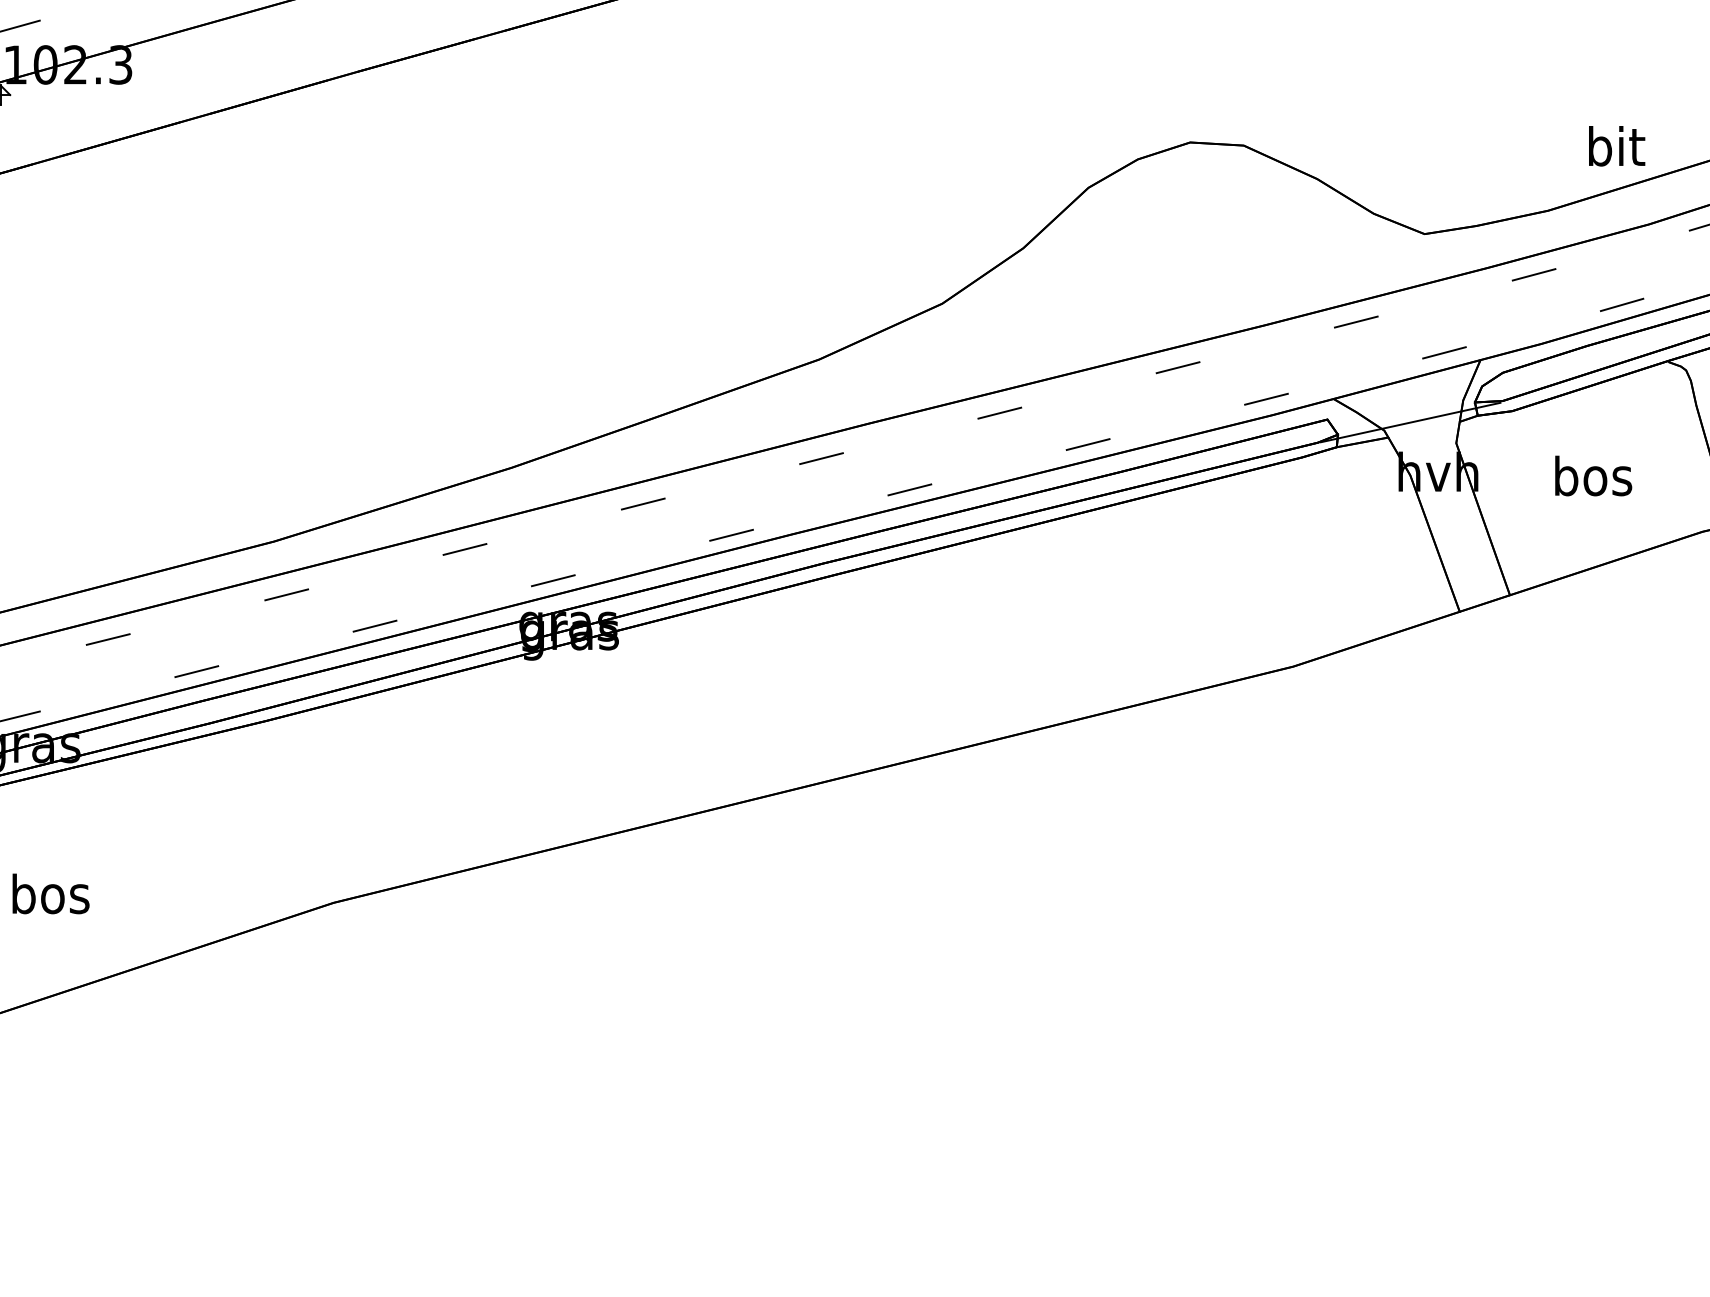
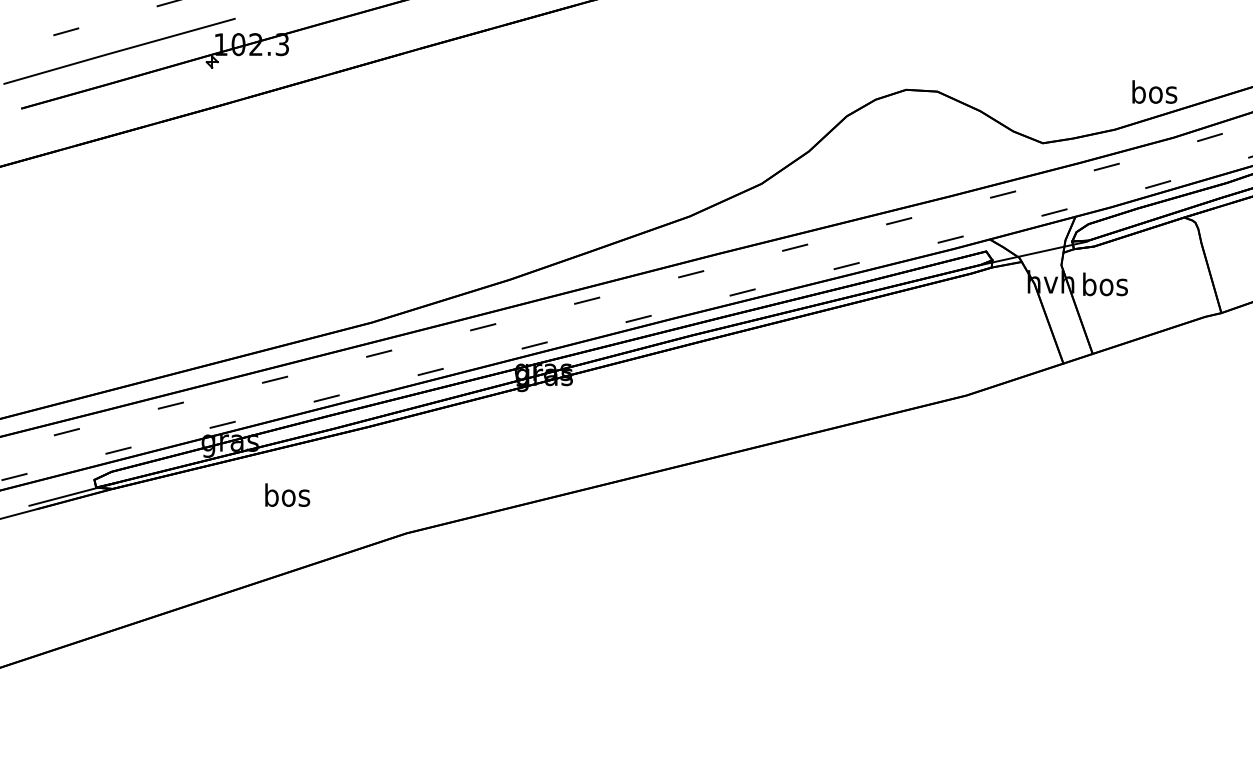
text: (1615, 145) -> (1154, 91), bit -> bos
text: (1593, 476) -> (1105, 284), moved
text: (50, 892) -> (287, 494), moved

